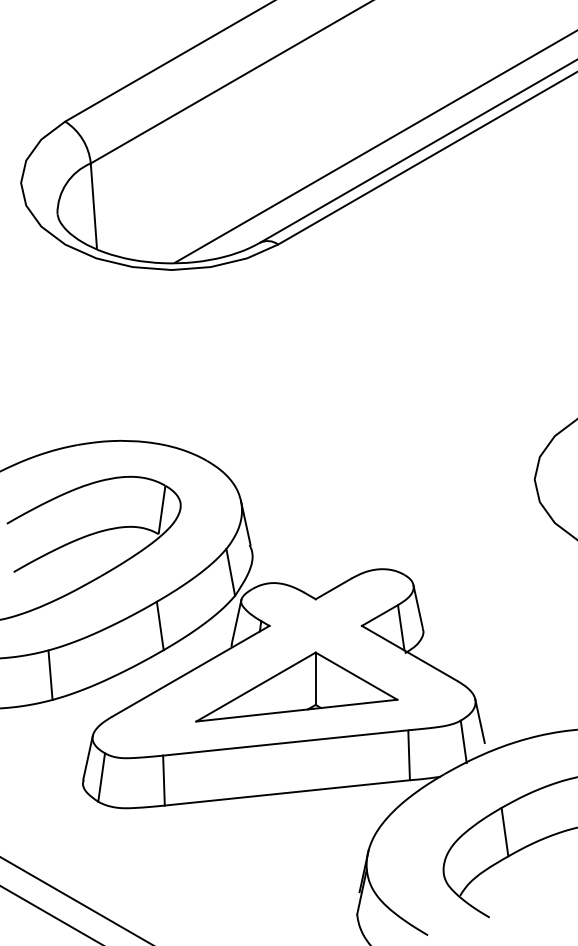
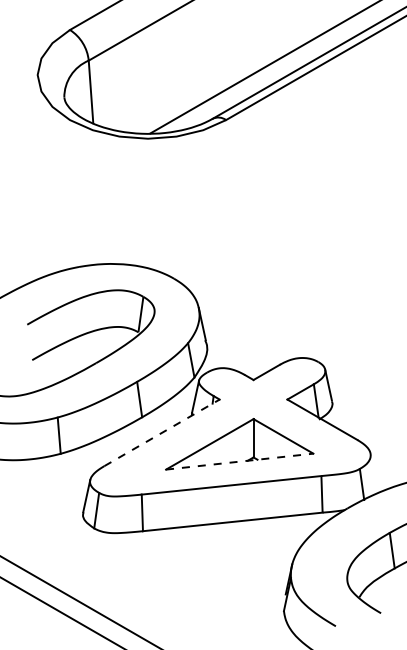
line: (190, 671) -> (161, 432), solid -> dashed
line: (297, 710) -> (240, 461), solid -> dashed
line: (479, 720) -> (373, 468), removed

